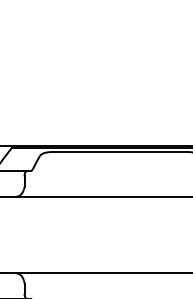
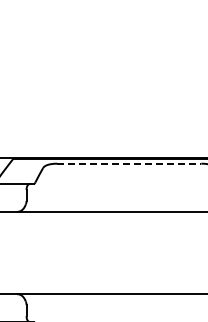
line: (120, 151) -> (129, 163), solid -> dashed

